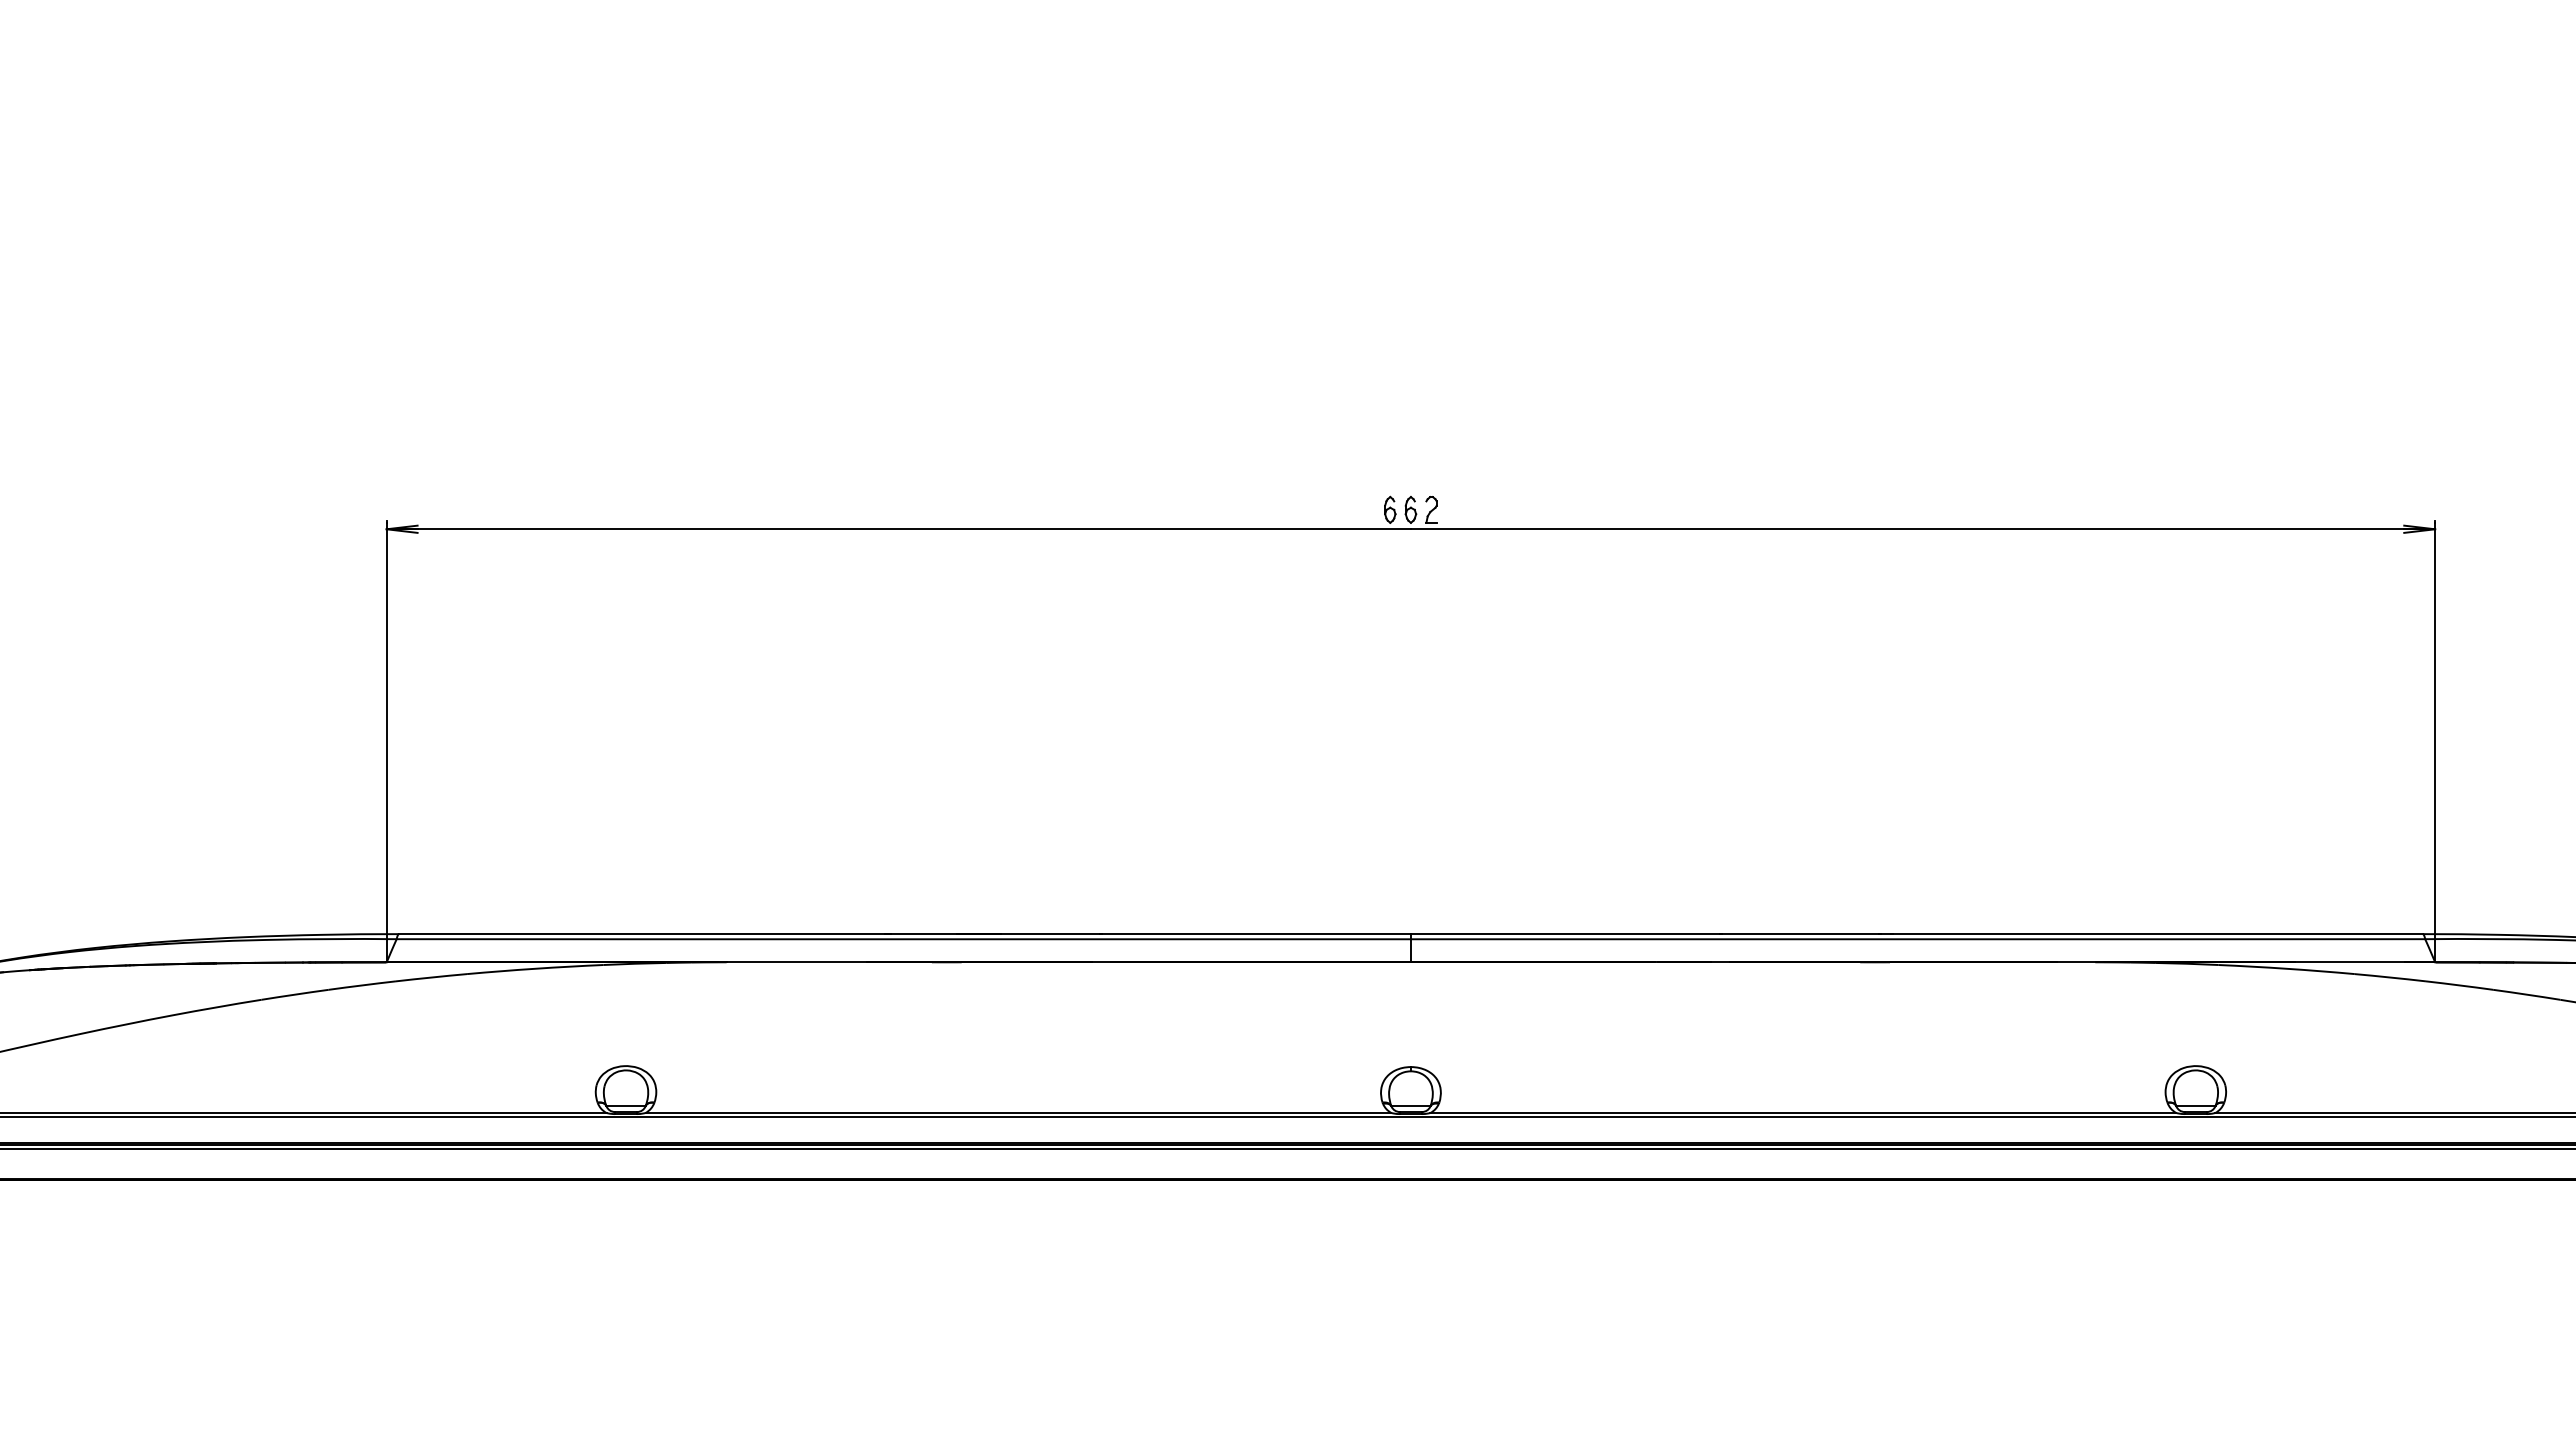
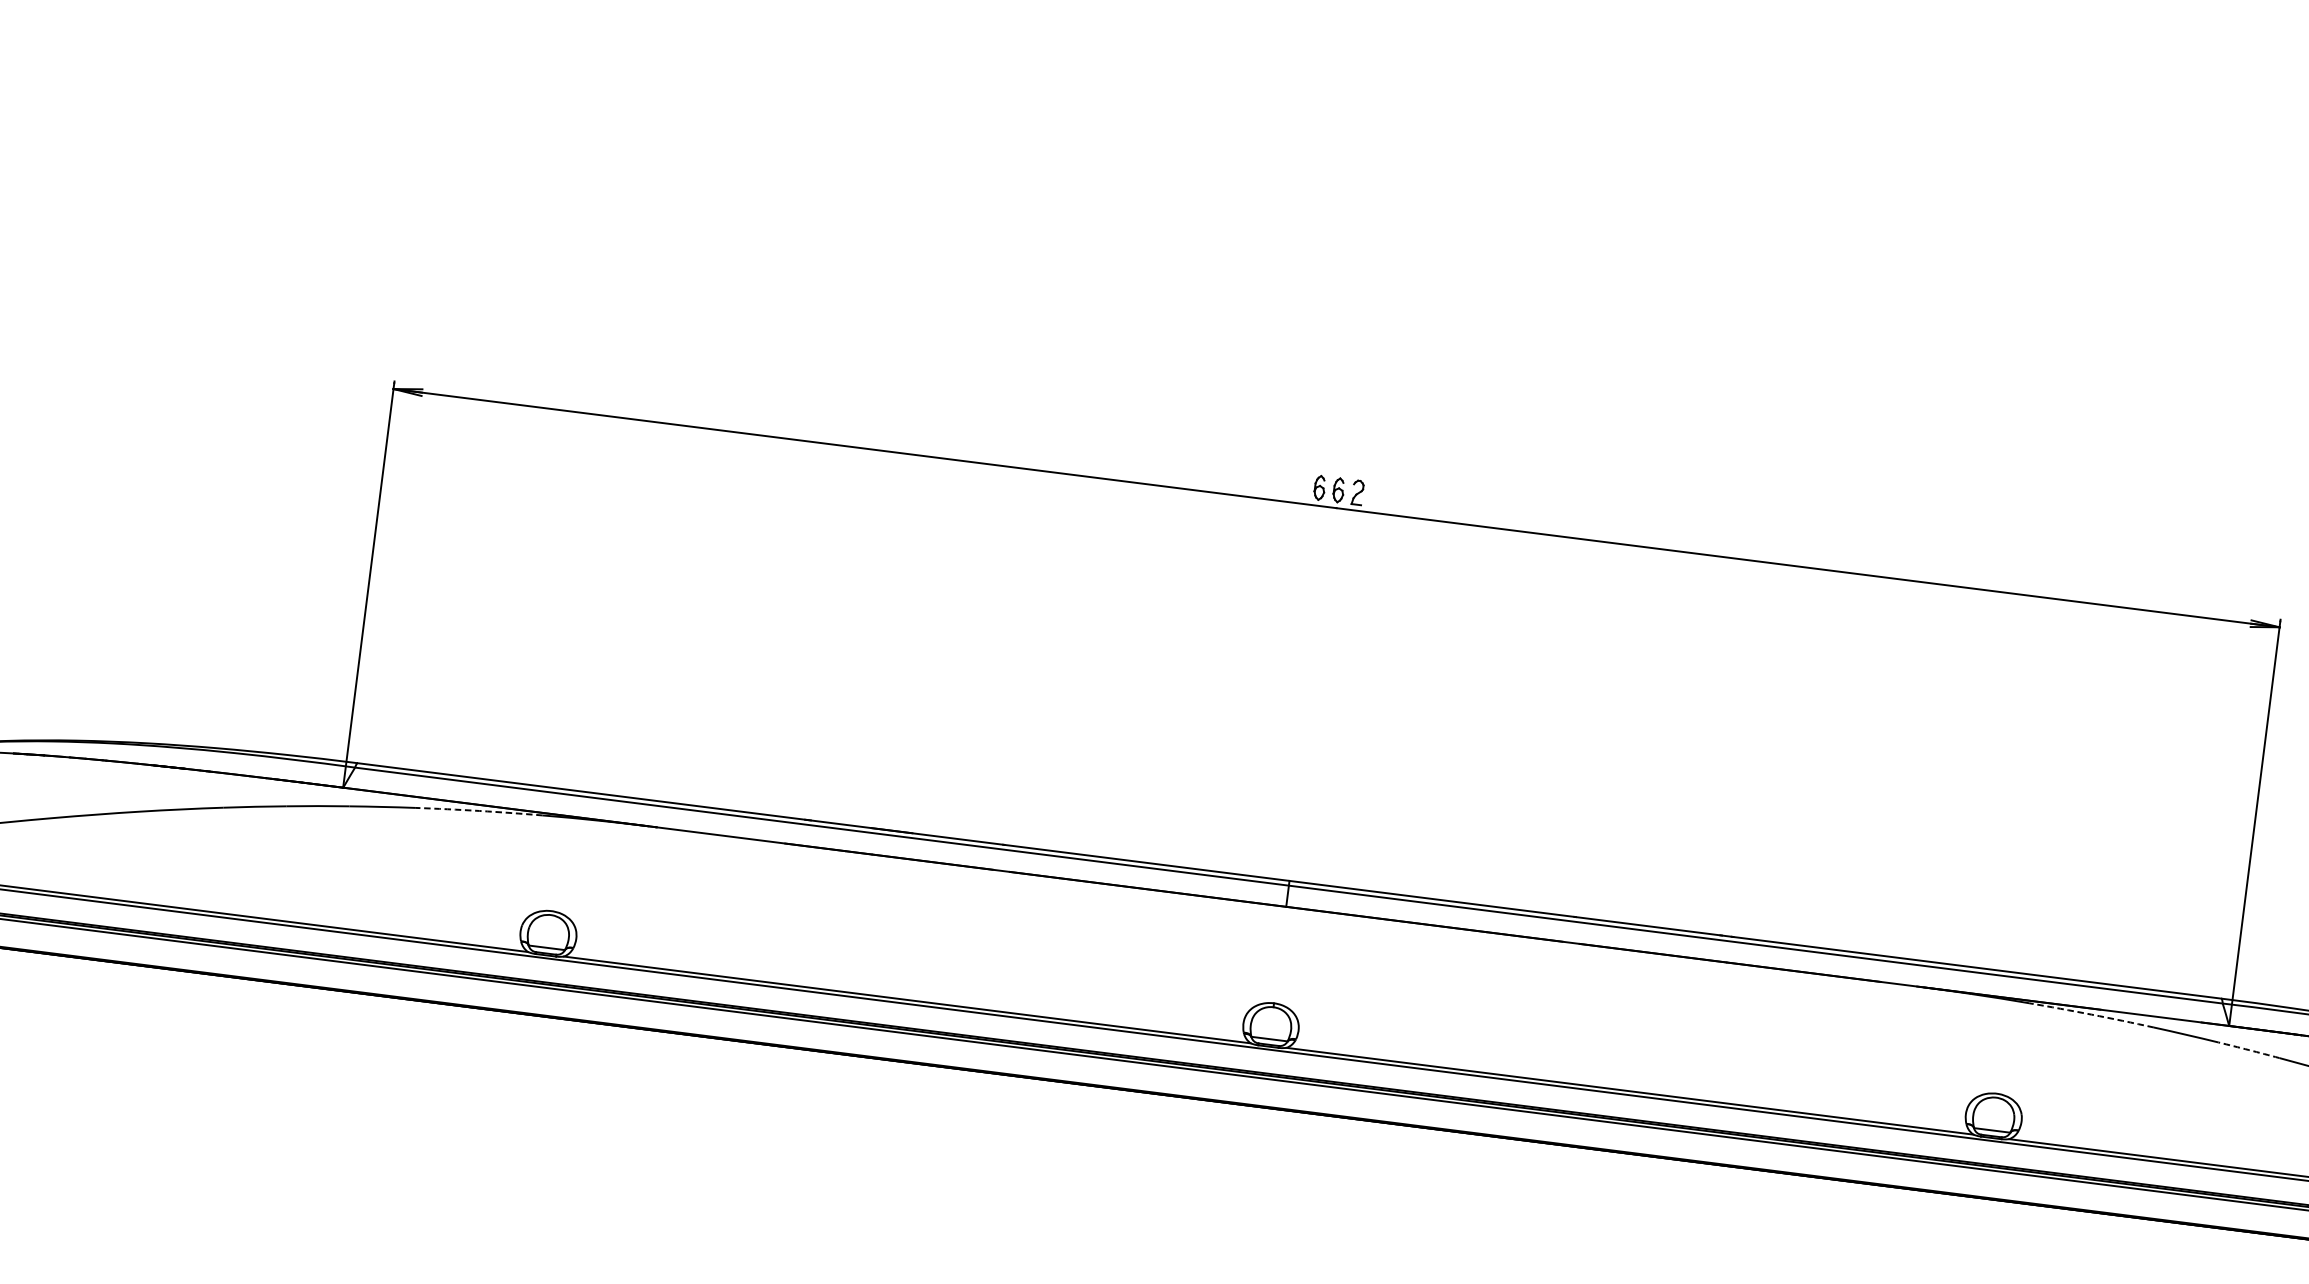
arc: (535, 968) -> (479, 810), solid -> dashed
arc: (2286, 968) -> (2091, 1014), solid -> dashed
arc: (2459, 985) -> (2248, 1050), solid -> dashed

